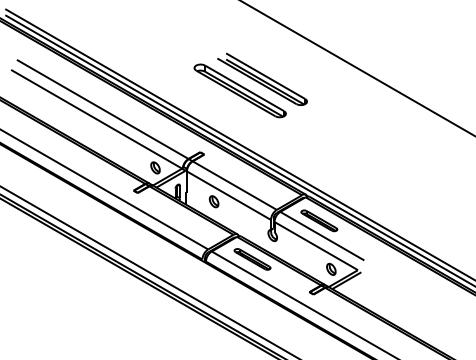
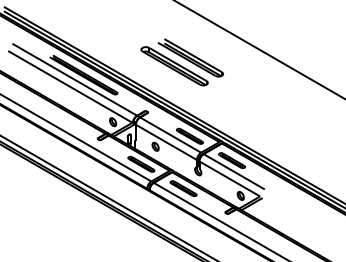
part: (115, 102) -> (84, 74), added
part: (261, 187) -> (190, 136), added
part: (194, 225) -> (141, 164), added

